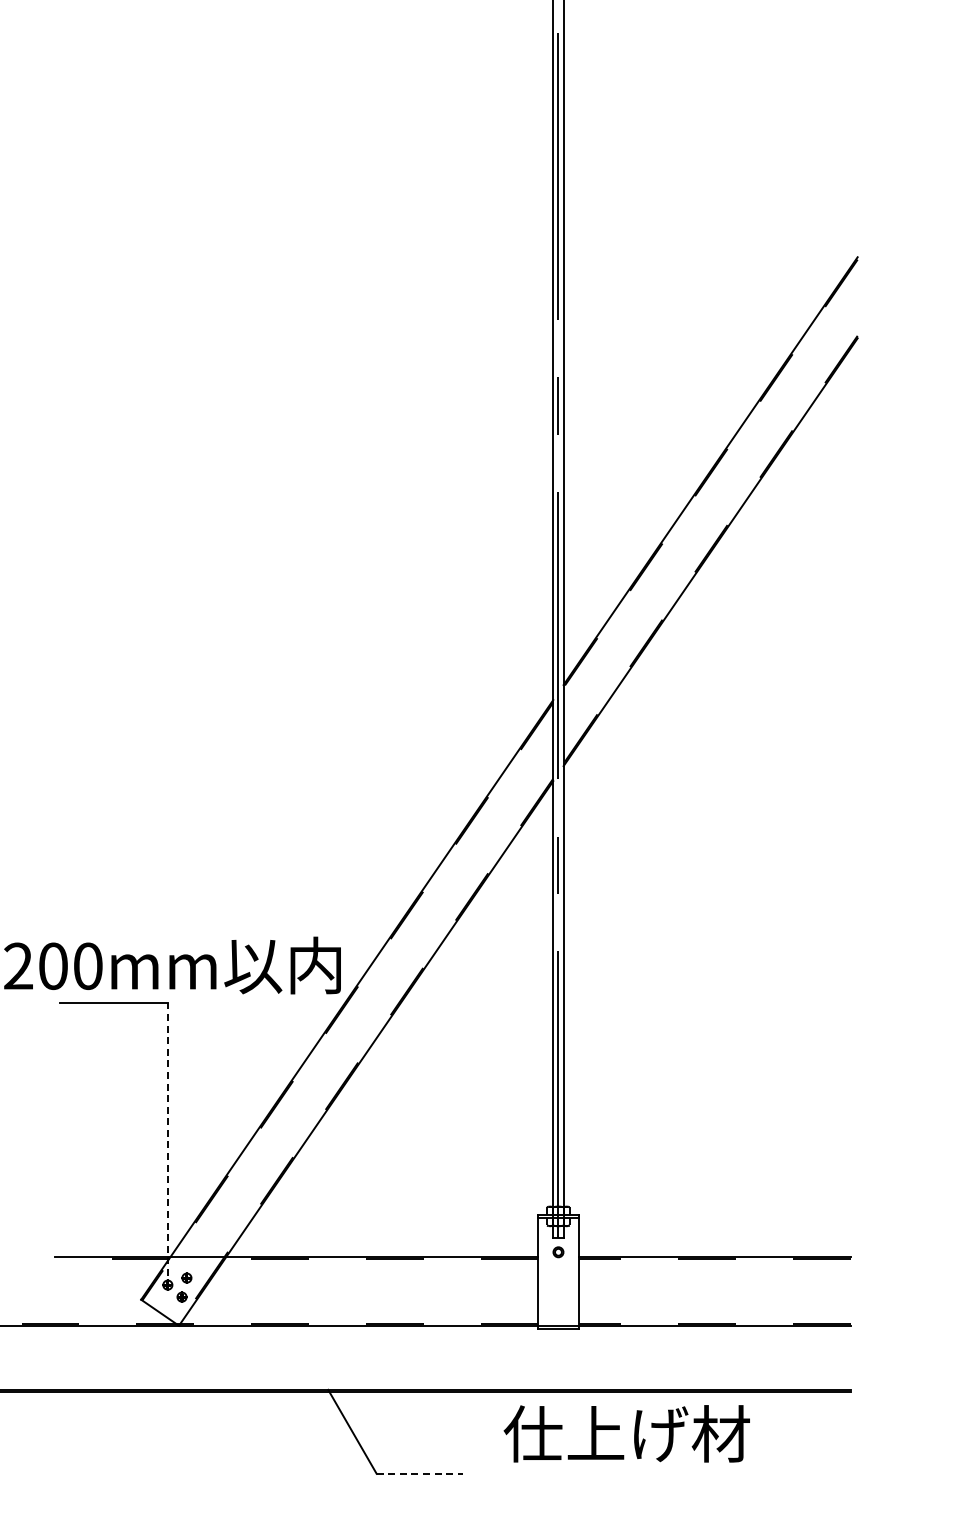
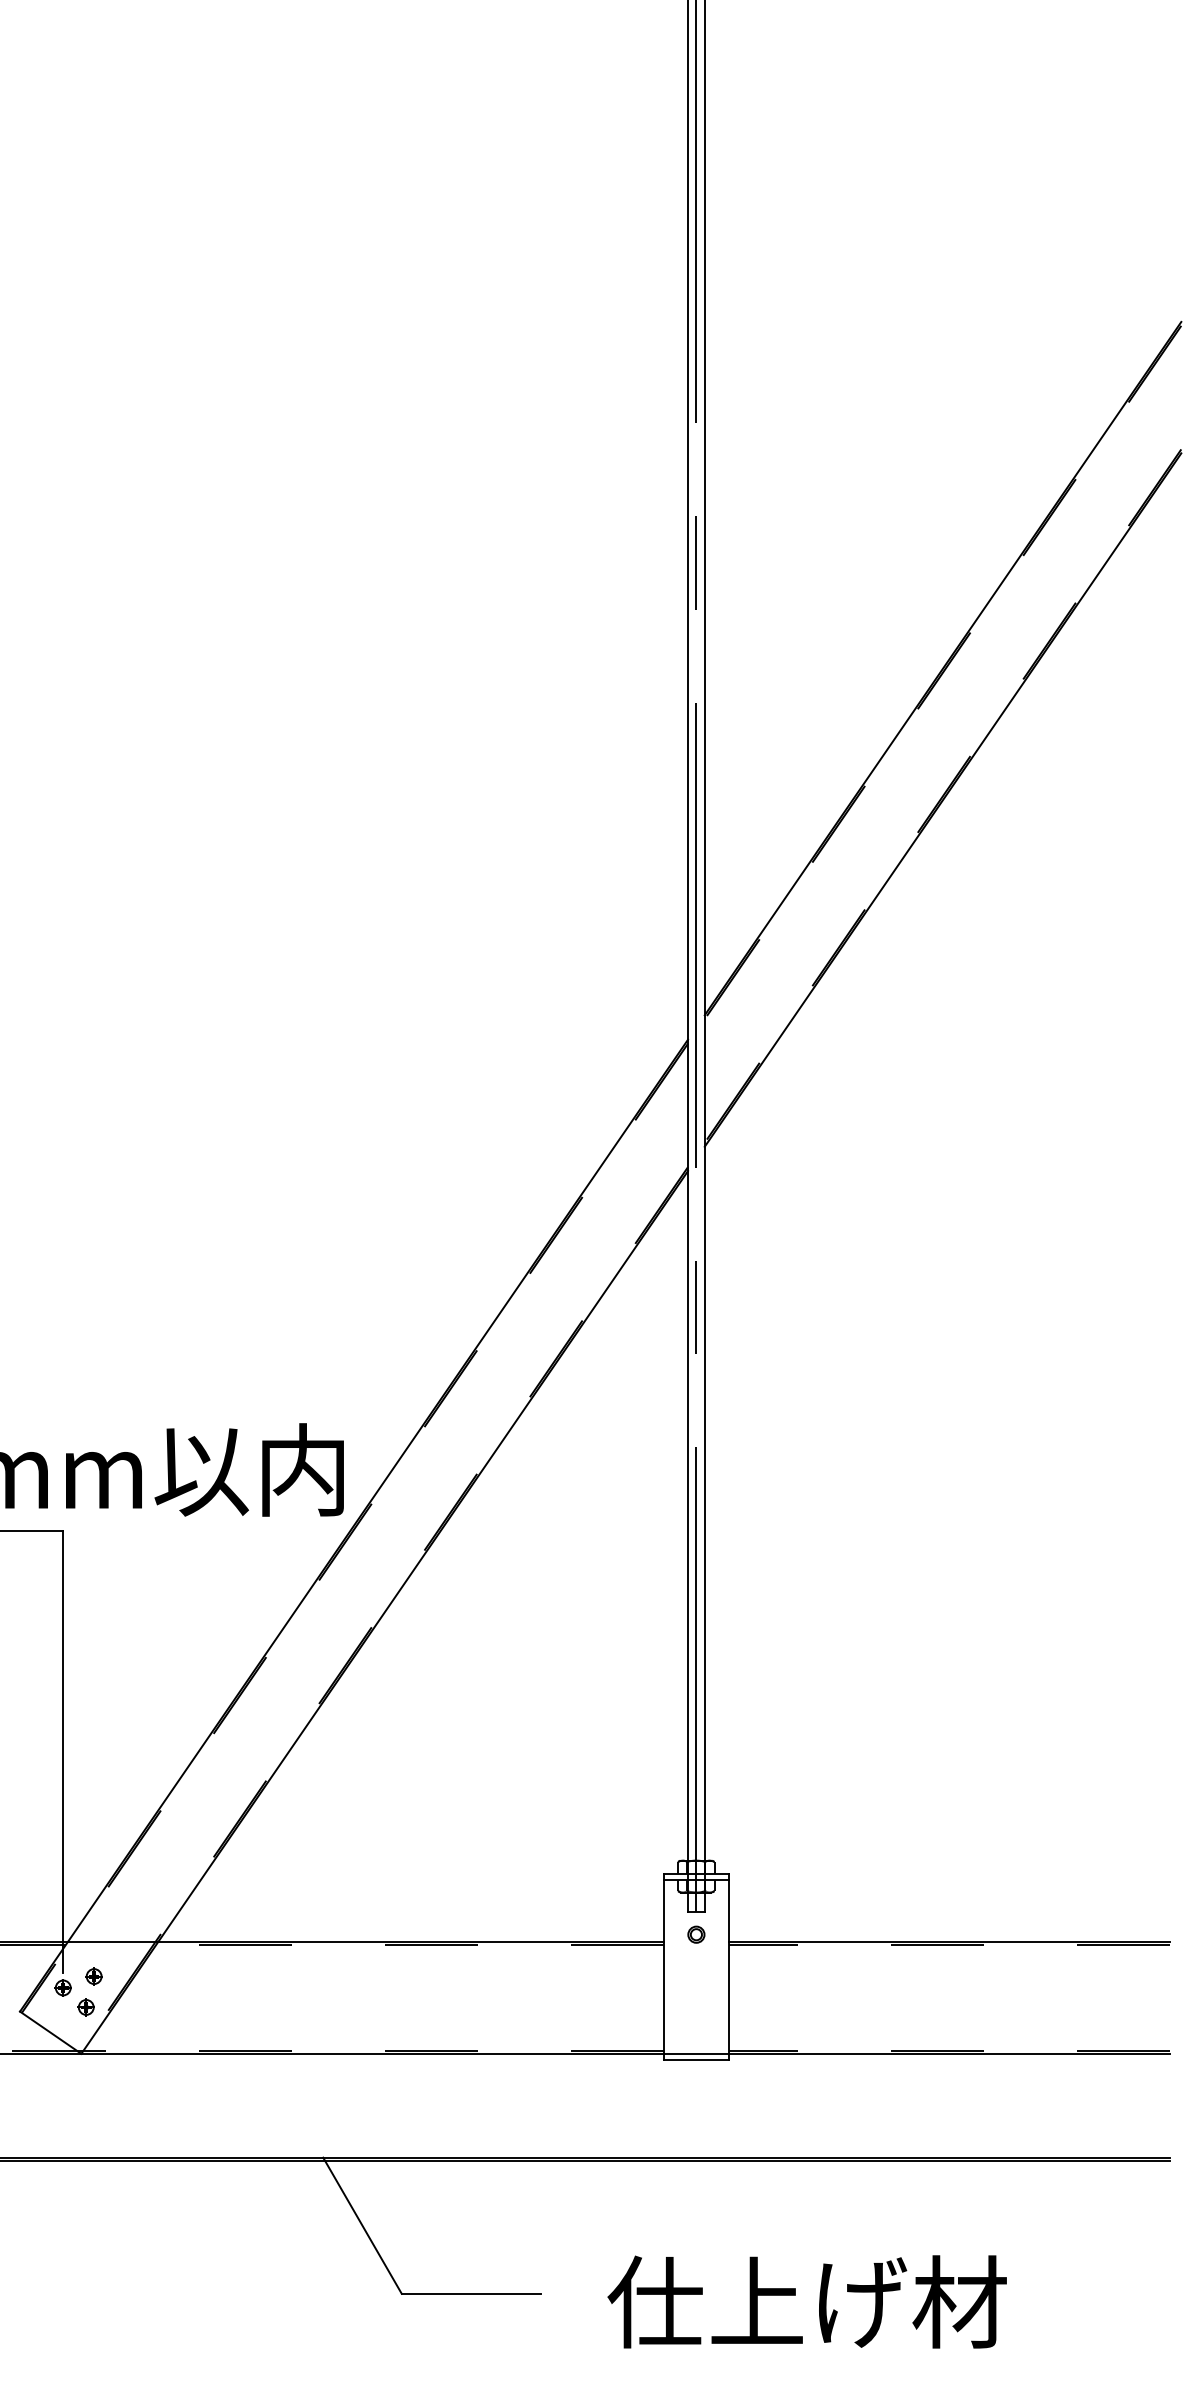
line: (167, 1139) -> (62, 1751), dashed -> solid
text: (626, 1433) -> (806, 2301), moved
line: (420, 1473) -> (472, 2293), dashed -> solid

